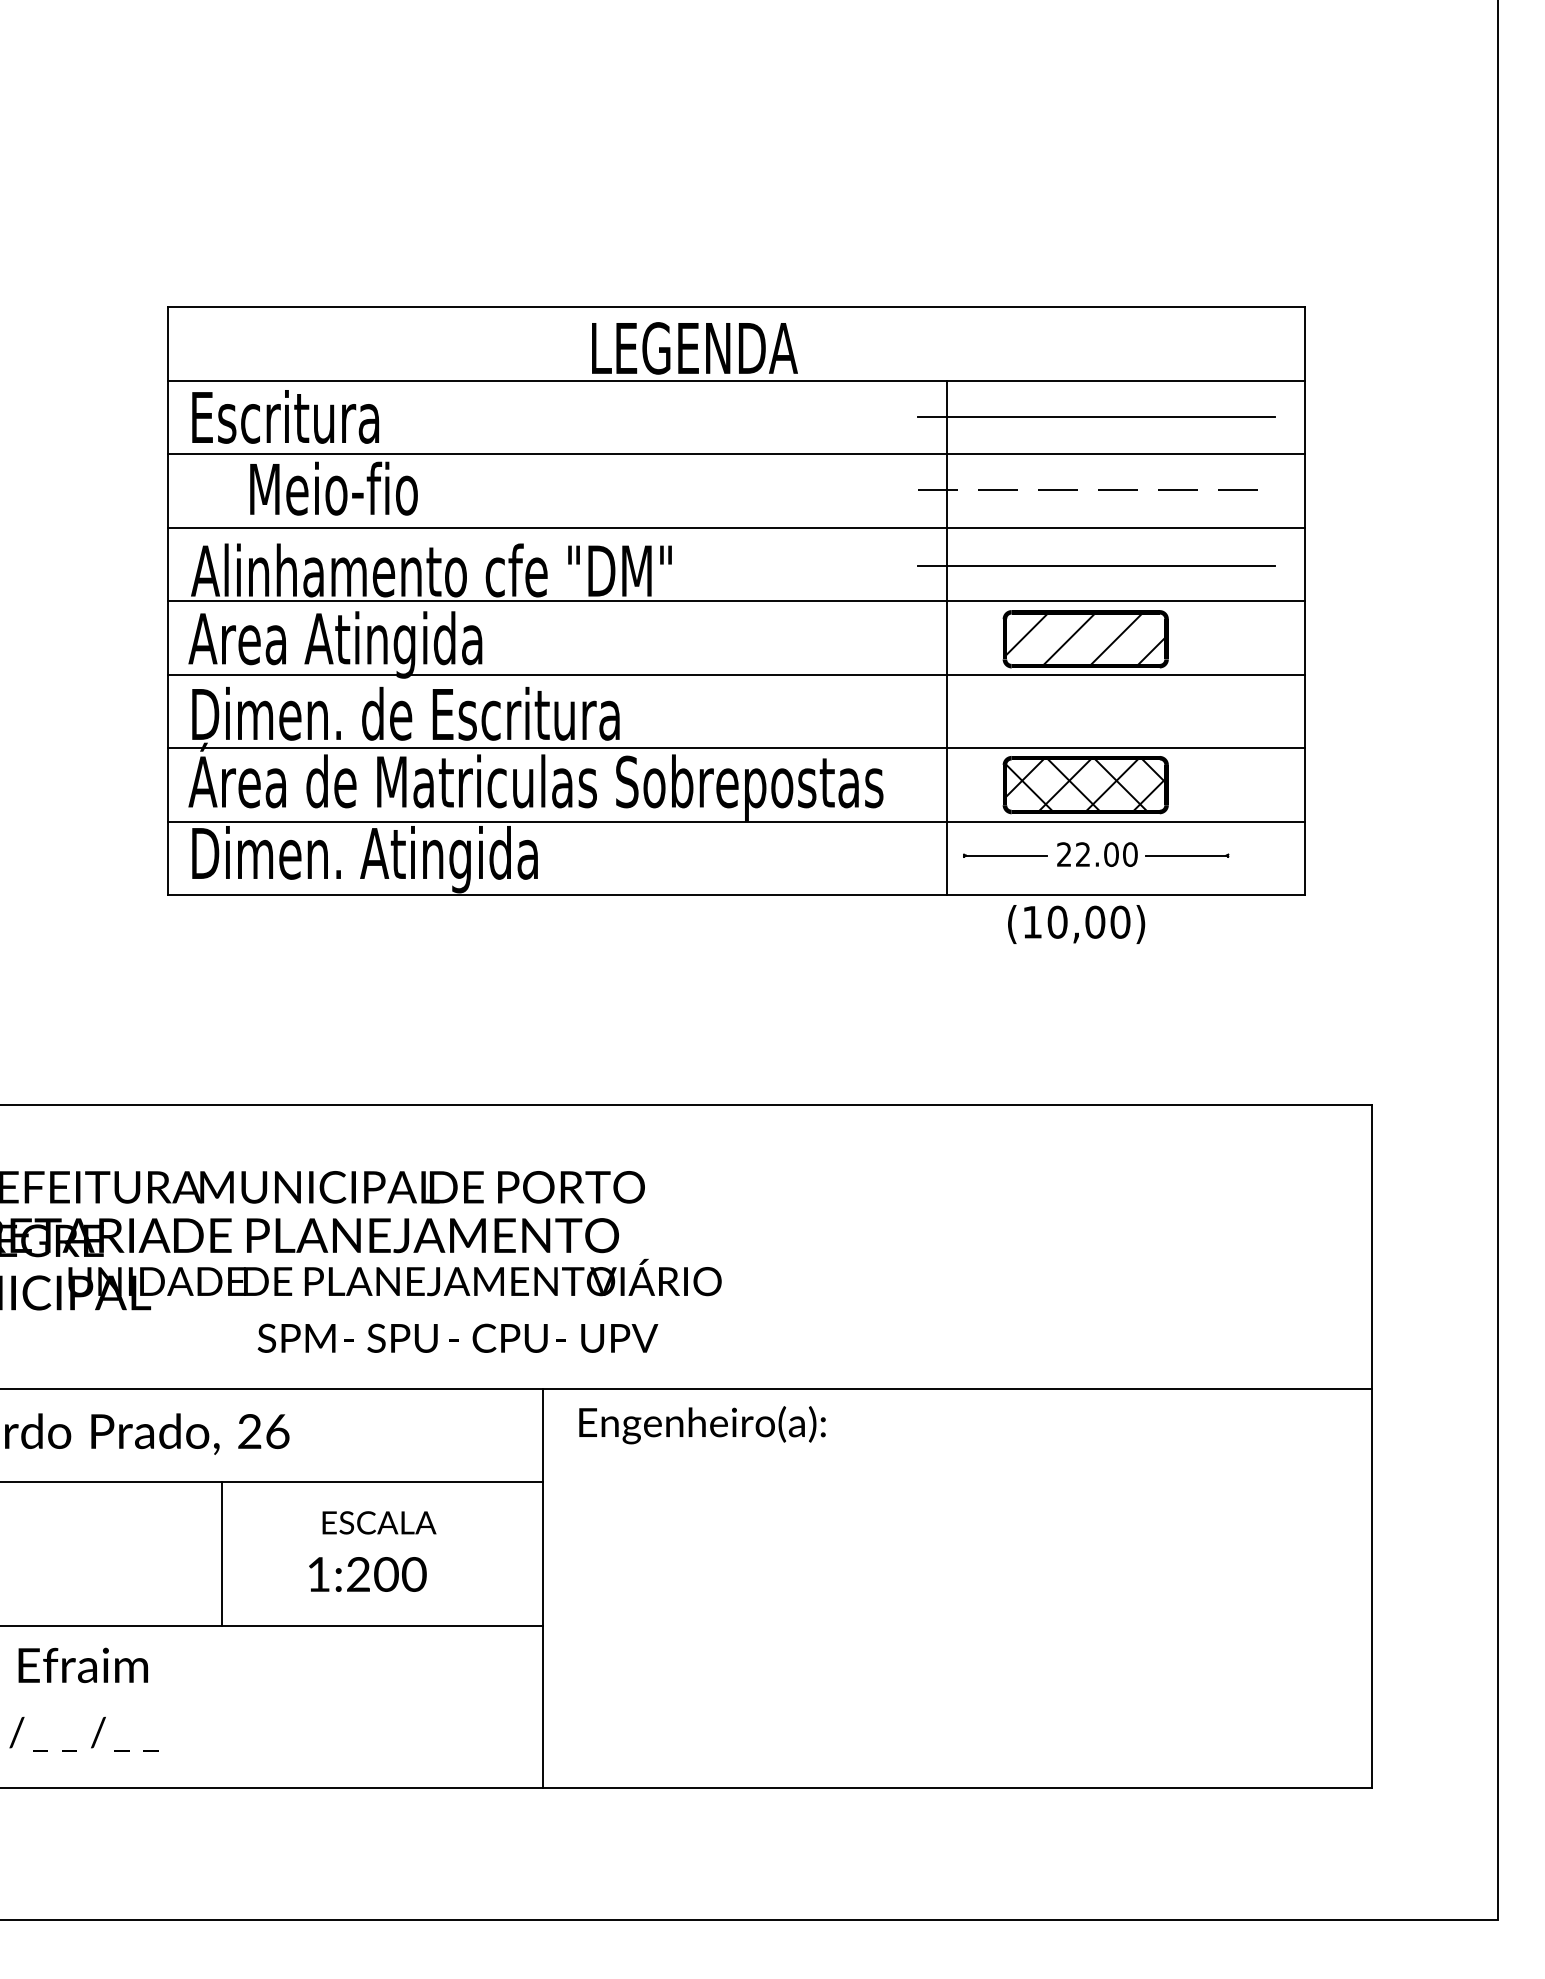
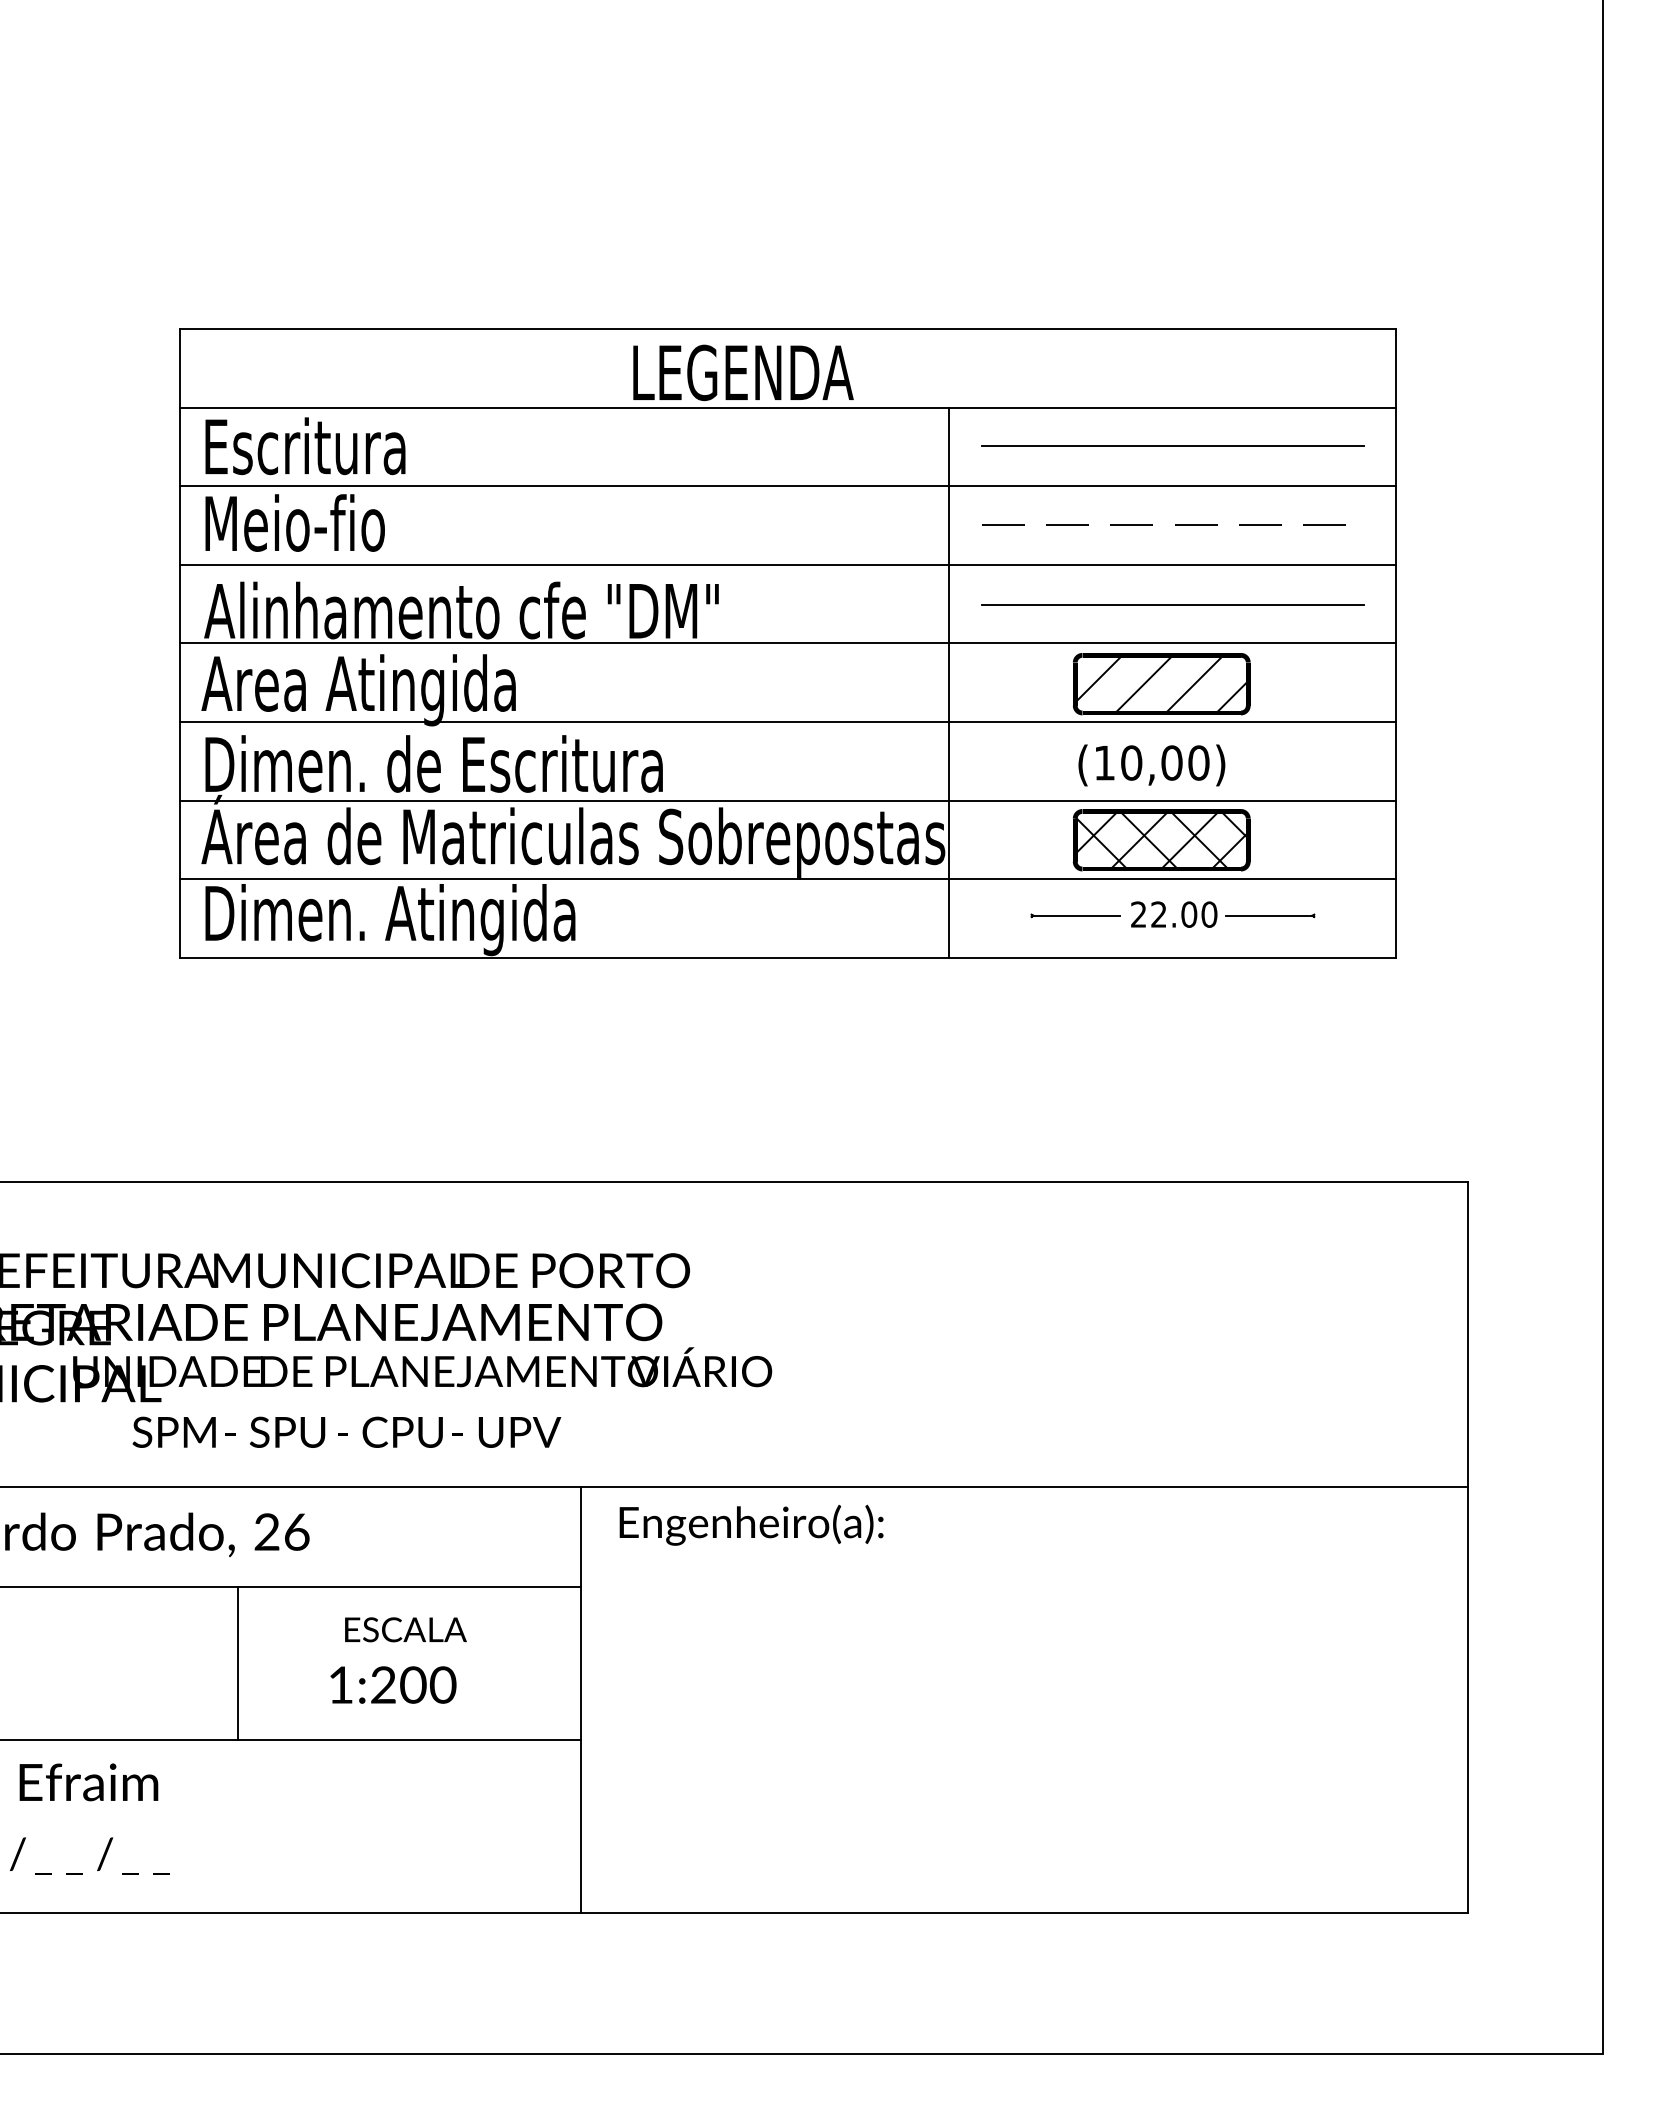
text: (333, 488) -> (294, 522), moved
line: (946, 637) -> (948, 682), moved
text: (1076, 924) -> (1151, 765), moved
text: (457, 1337) -> (346, 1431), moved

